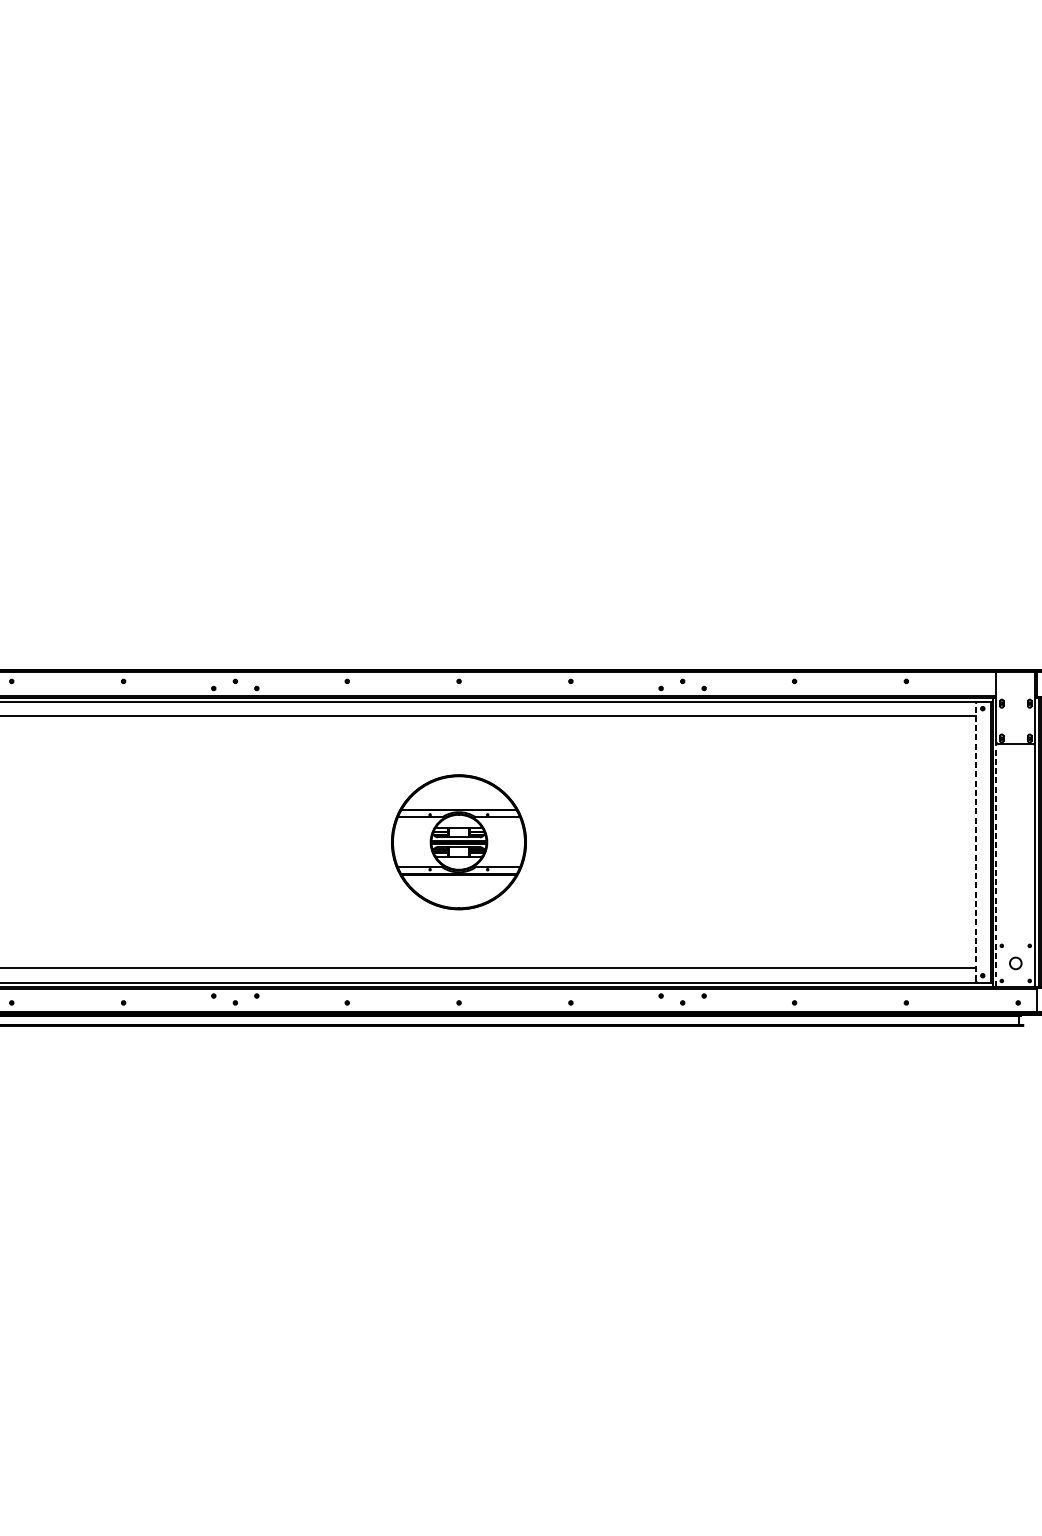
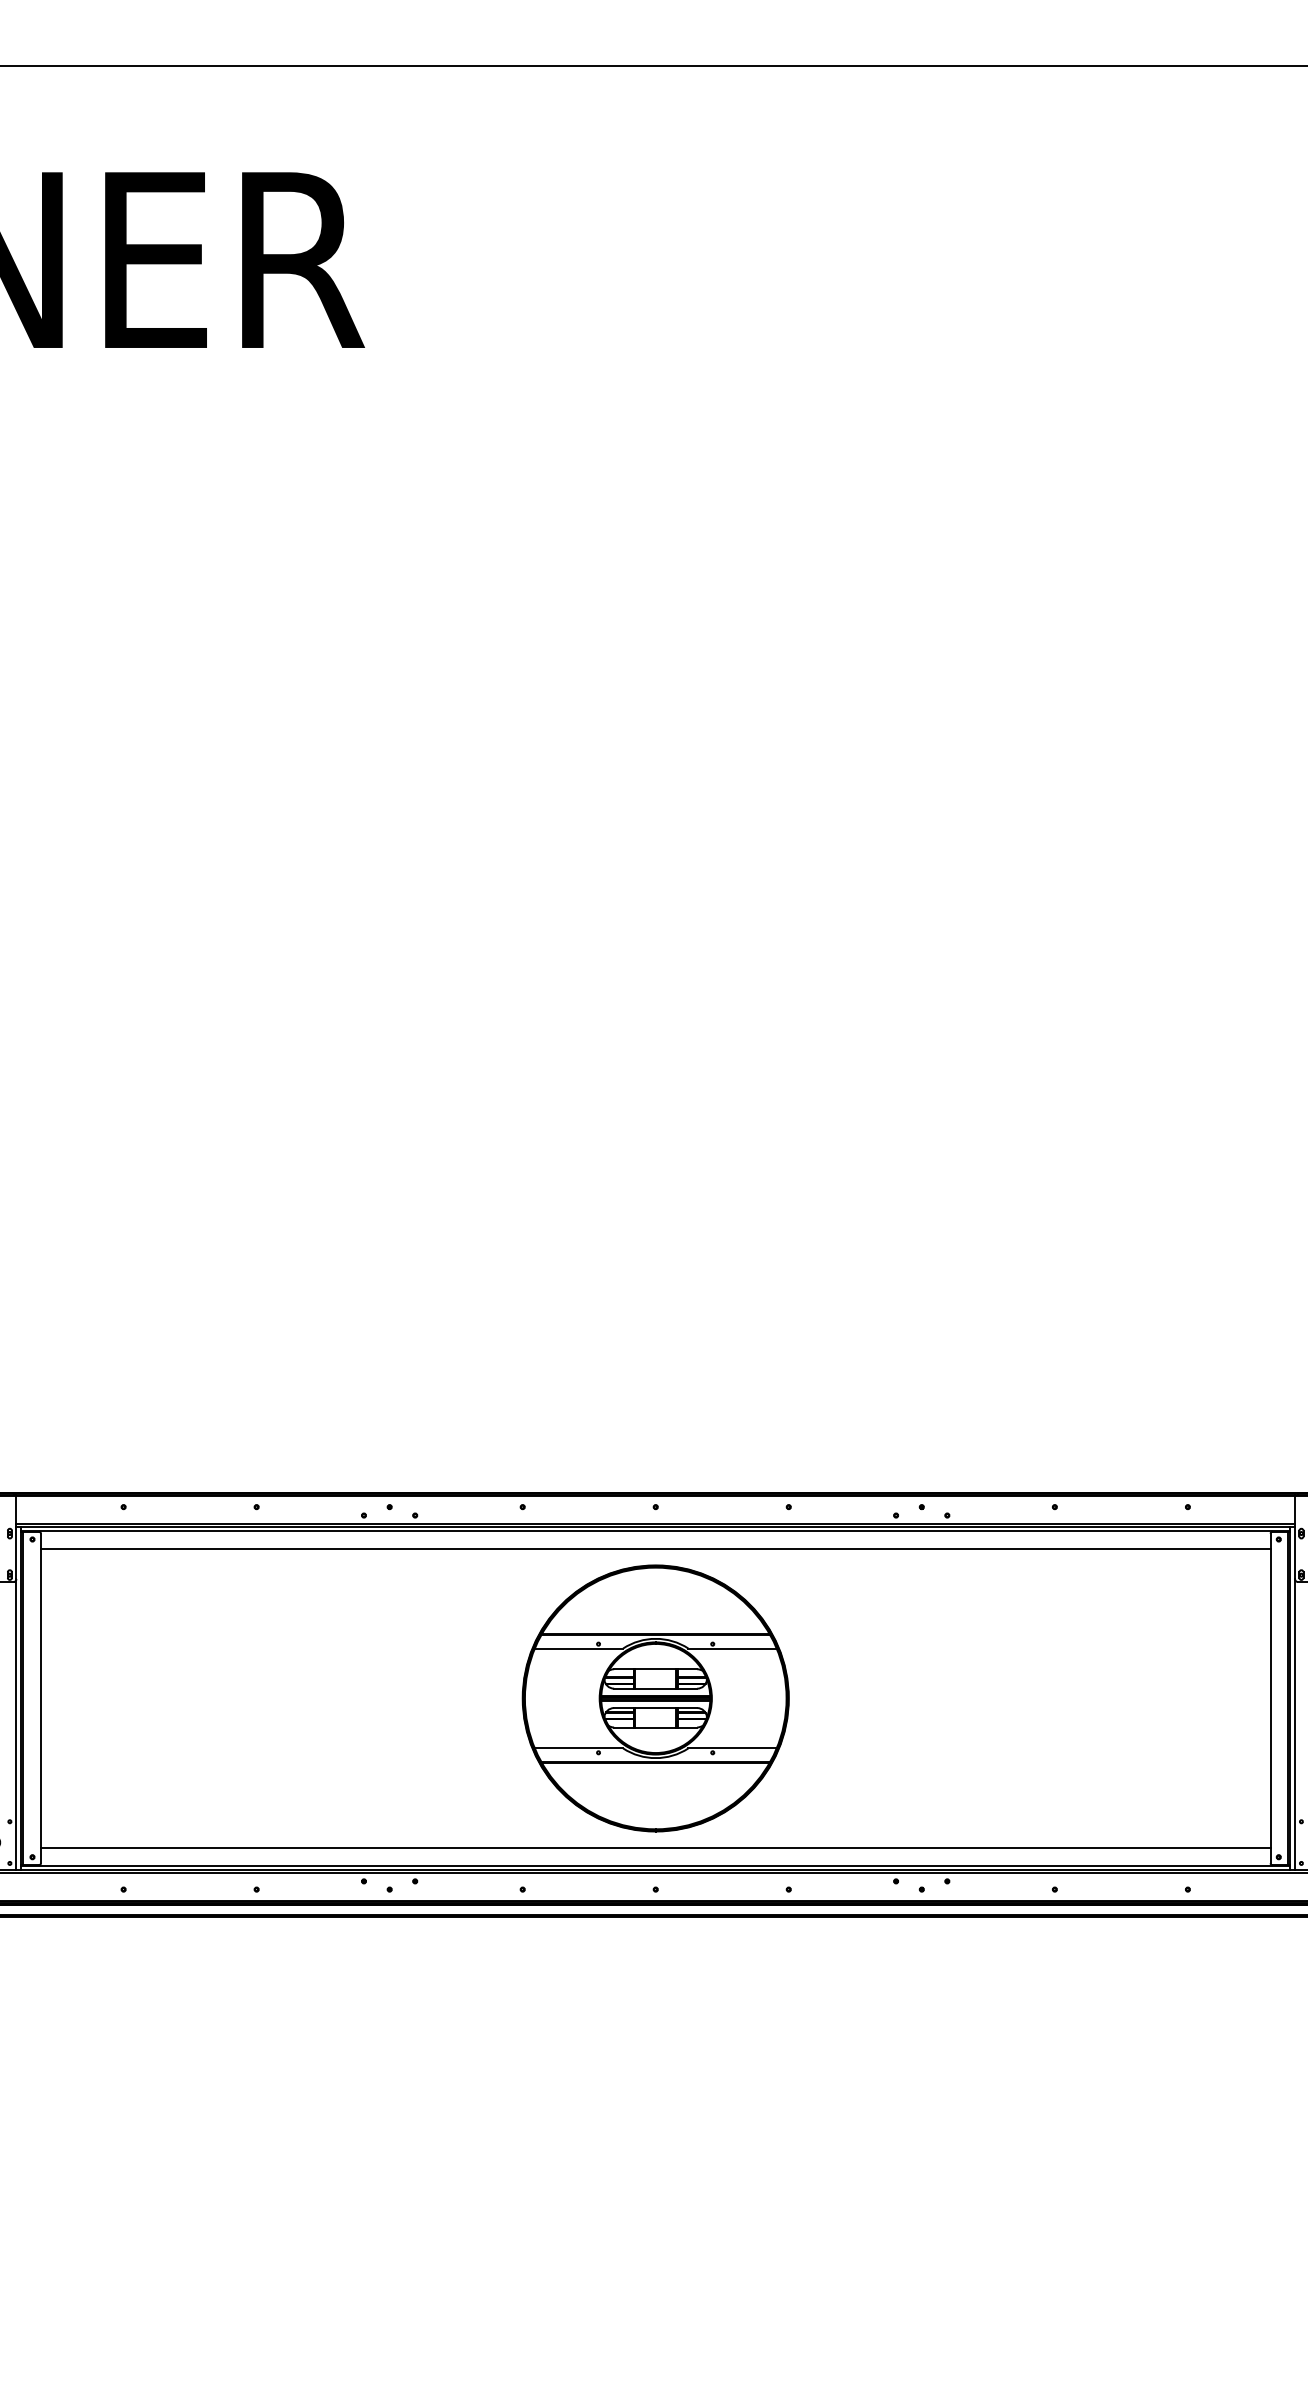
part: (458, 842) -> (655, 1698), size x1.67
line: (975, 842) -> (1270, 1698), dashed -> solid
line: (996, 864) -> (1295, 1724), dashed -> solid

